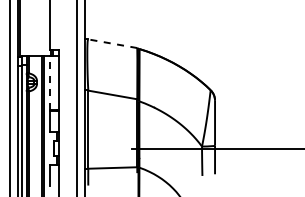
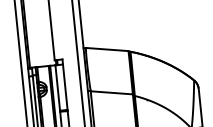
line: (112, 43) -> (107, 49), dashed -> solid
line: (50, 82) -> (58, 87), dashed -> solid

